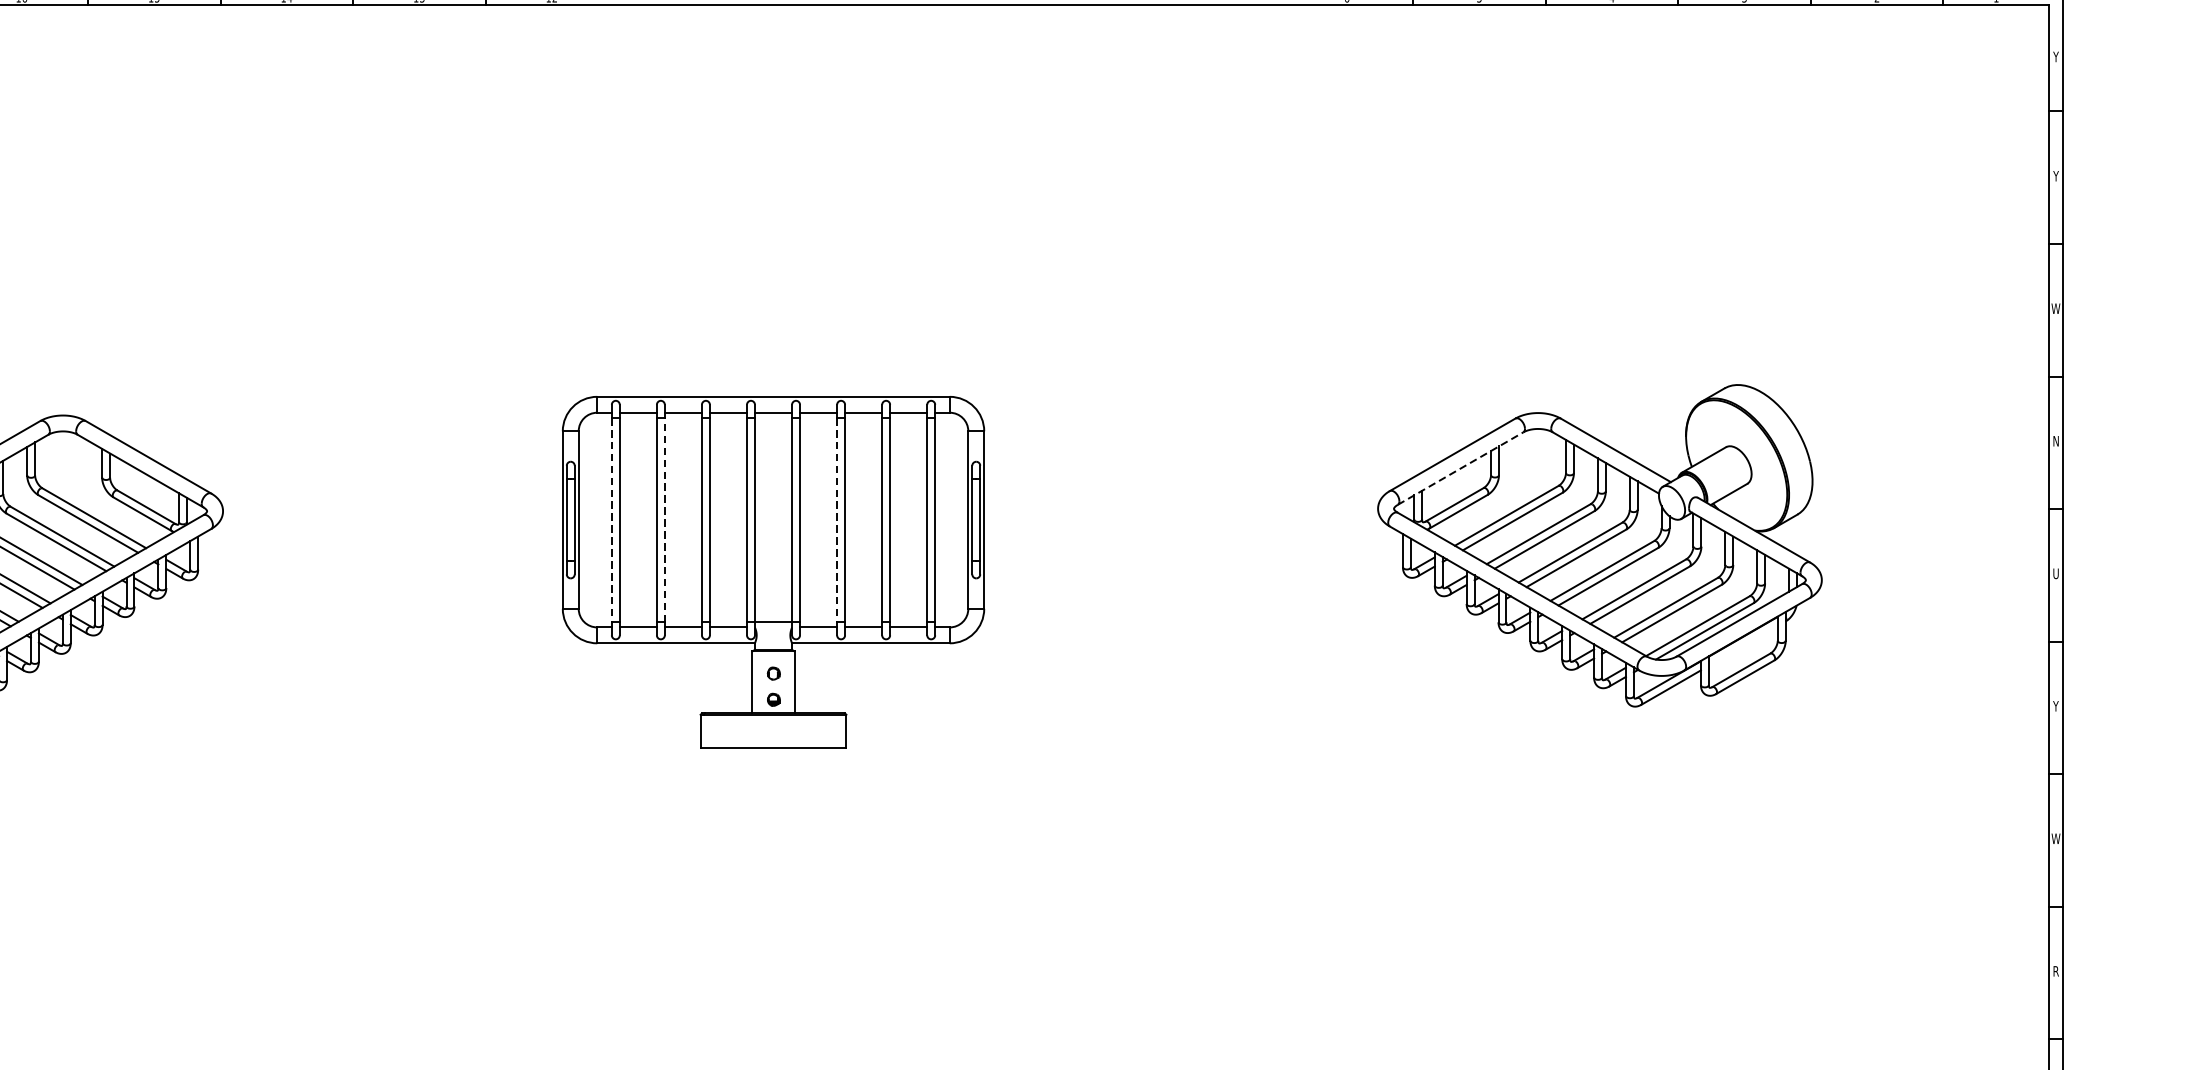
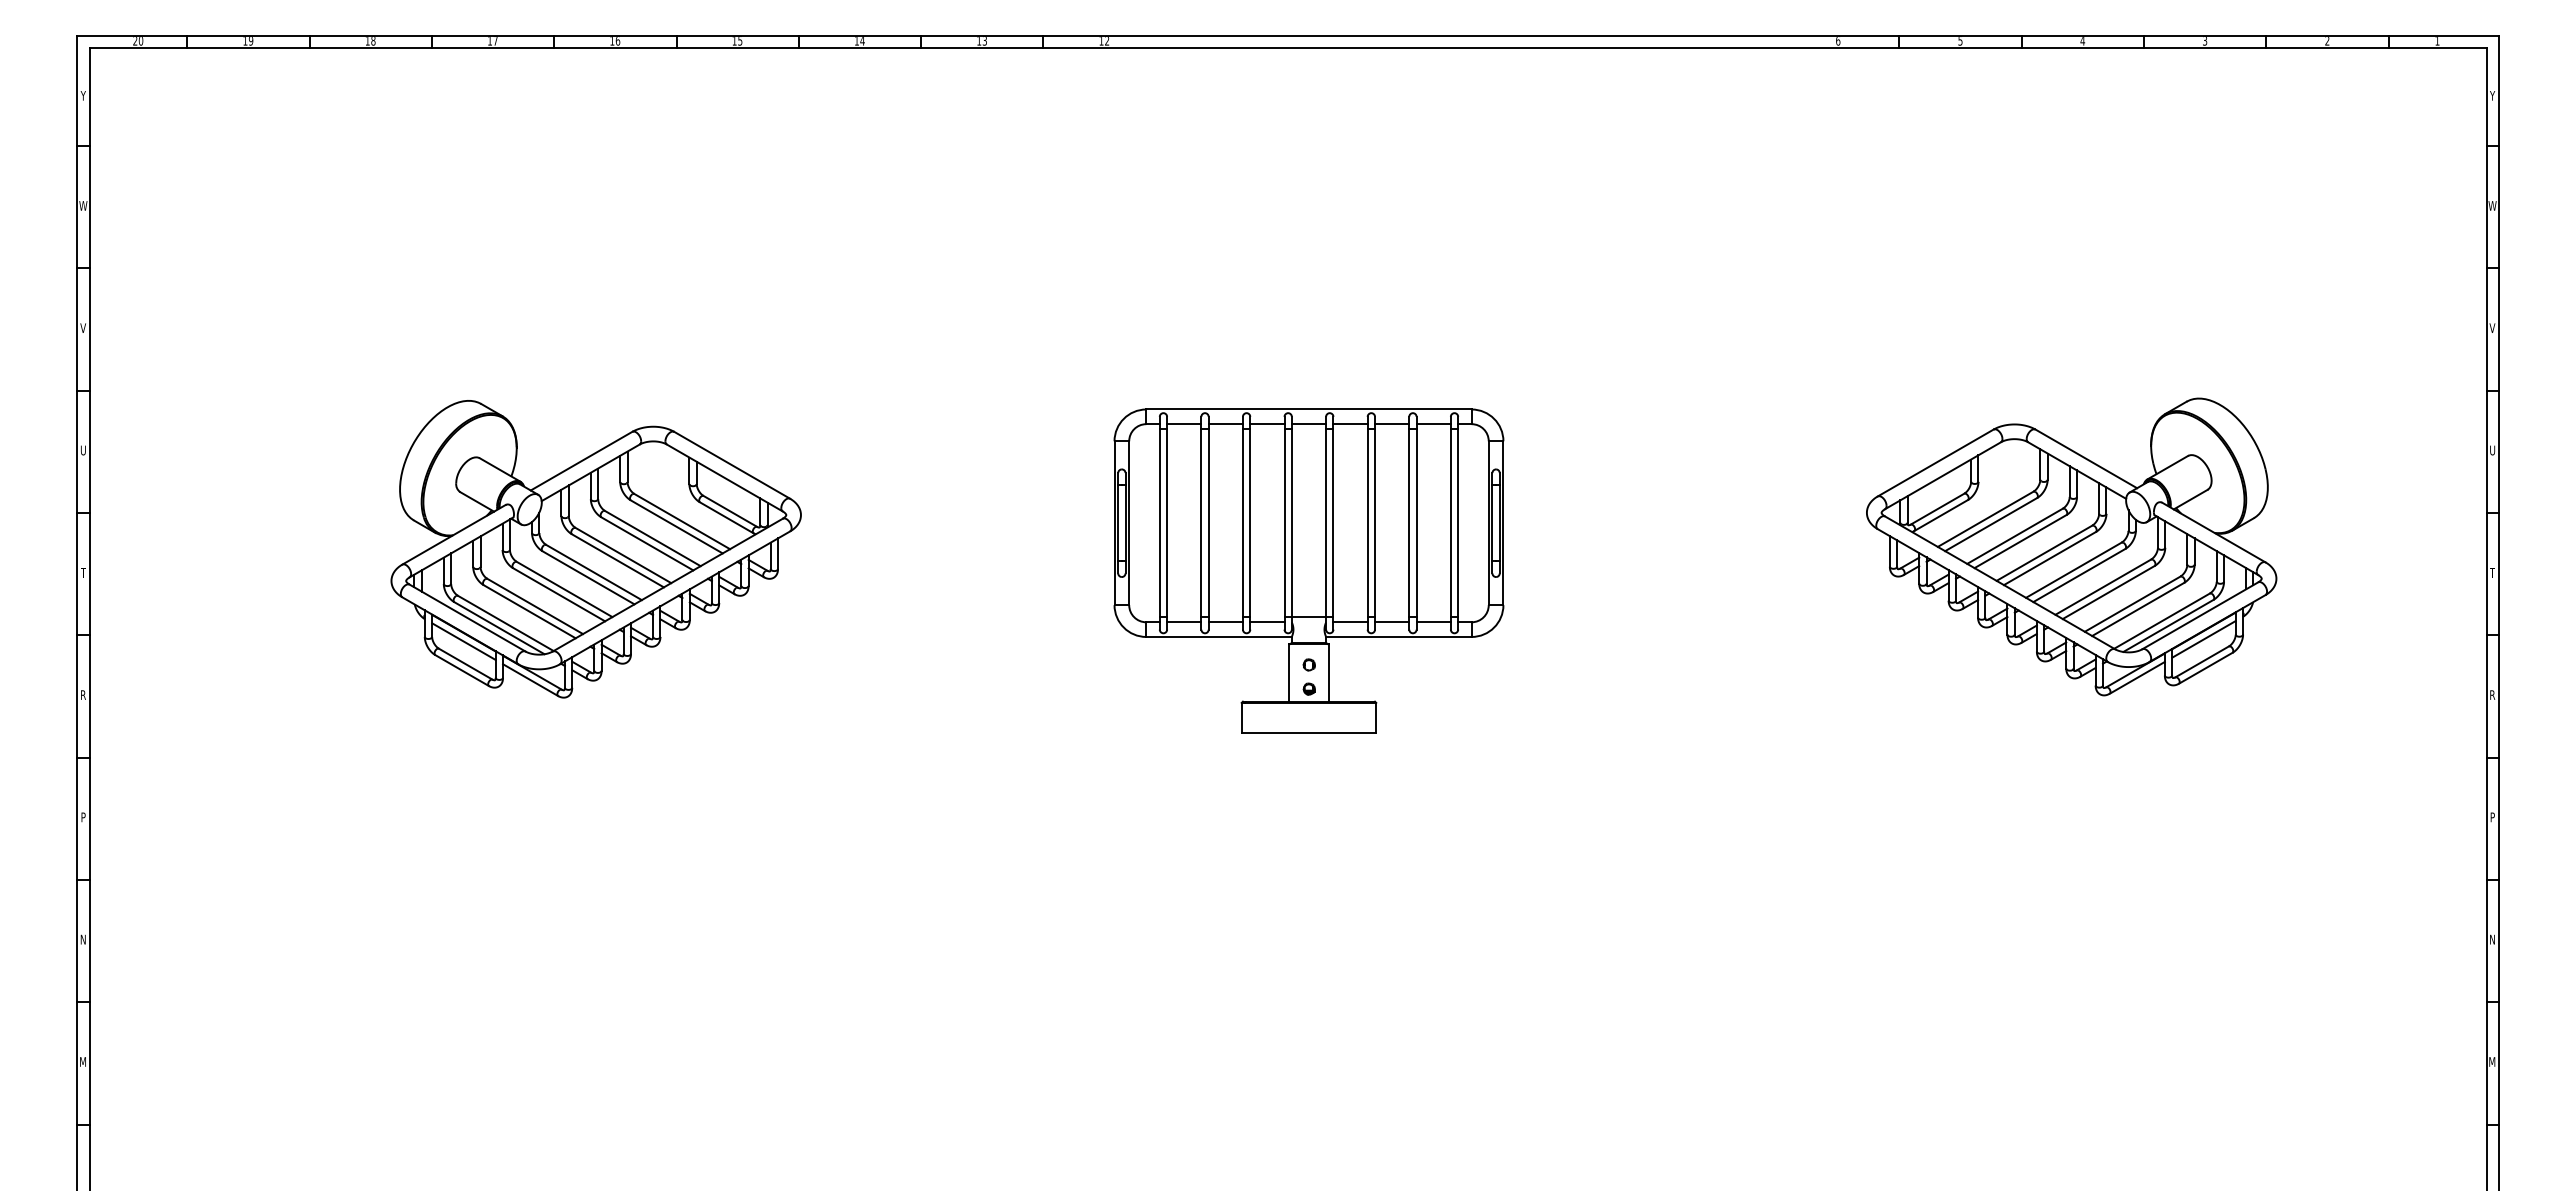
text: (2055, 175) -> (2492, 205), Y -> W
text: (2055, 307) -> (2492, 327), W -> V
text: (2055, 441) -> (2492, 450), N -> U
line: (1461, 468) -> (1943, 475), dashed -> solid
line: (664, 519) -> (1208, 522), dashed -> solid
line: (611, 520) -> (1159, 523), dashed -> solid
line: (836, 520) -> (1367, 523), dashed -> solid
text: (2055, 573) -> (2492, 572), U -> T
line: (1742, 646) -> (2203, 639), added
text: (2055, 705) -> (2492, 694), Y -> R
text: (2055, 838) -> (2492, 817), W -> P
text: (2055, 971) -> (2492, 939), R -> N

